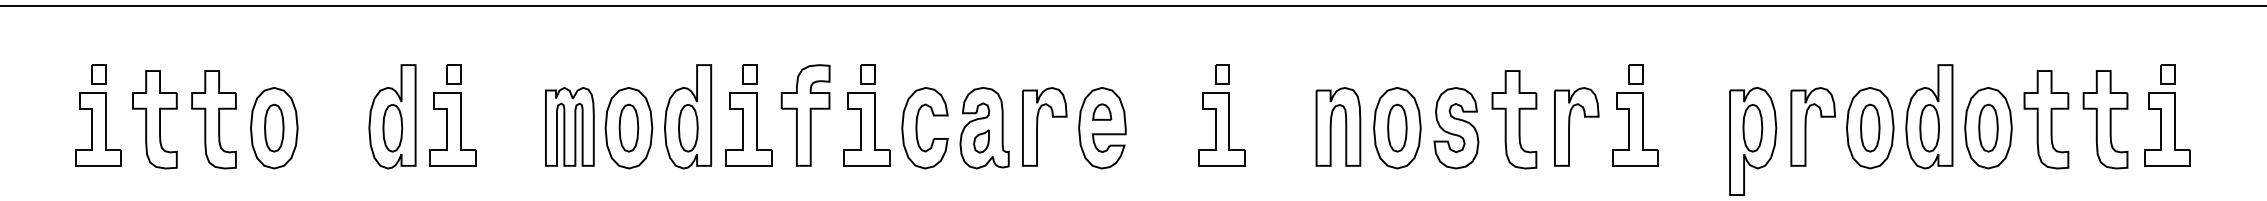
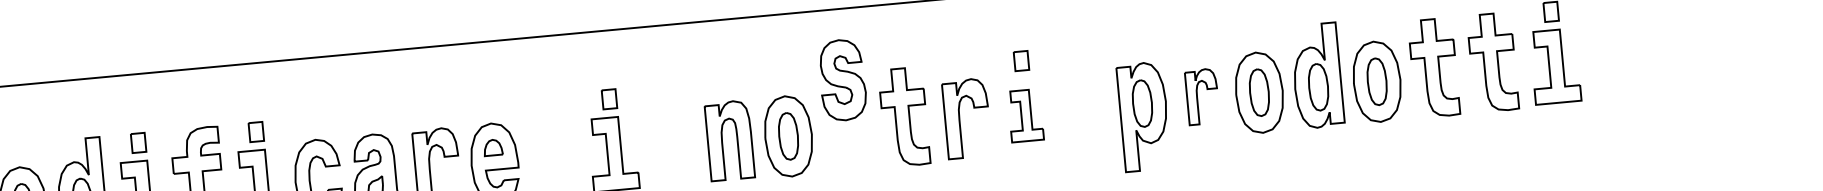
part: (1812, 126) -> (1201, 96), size x0.7
part: (1456, 128) -> (842, 80), moved
part: (1635, 129) -> (1025, 115), size x0.7

